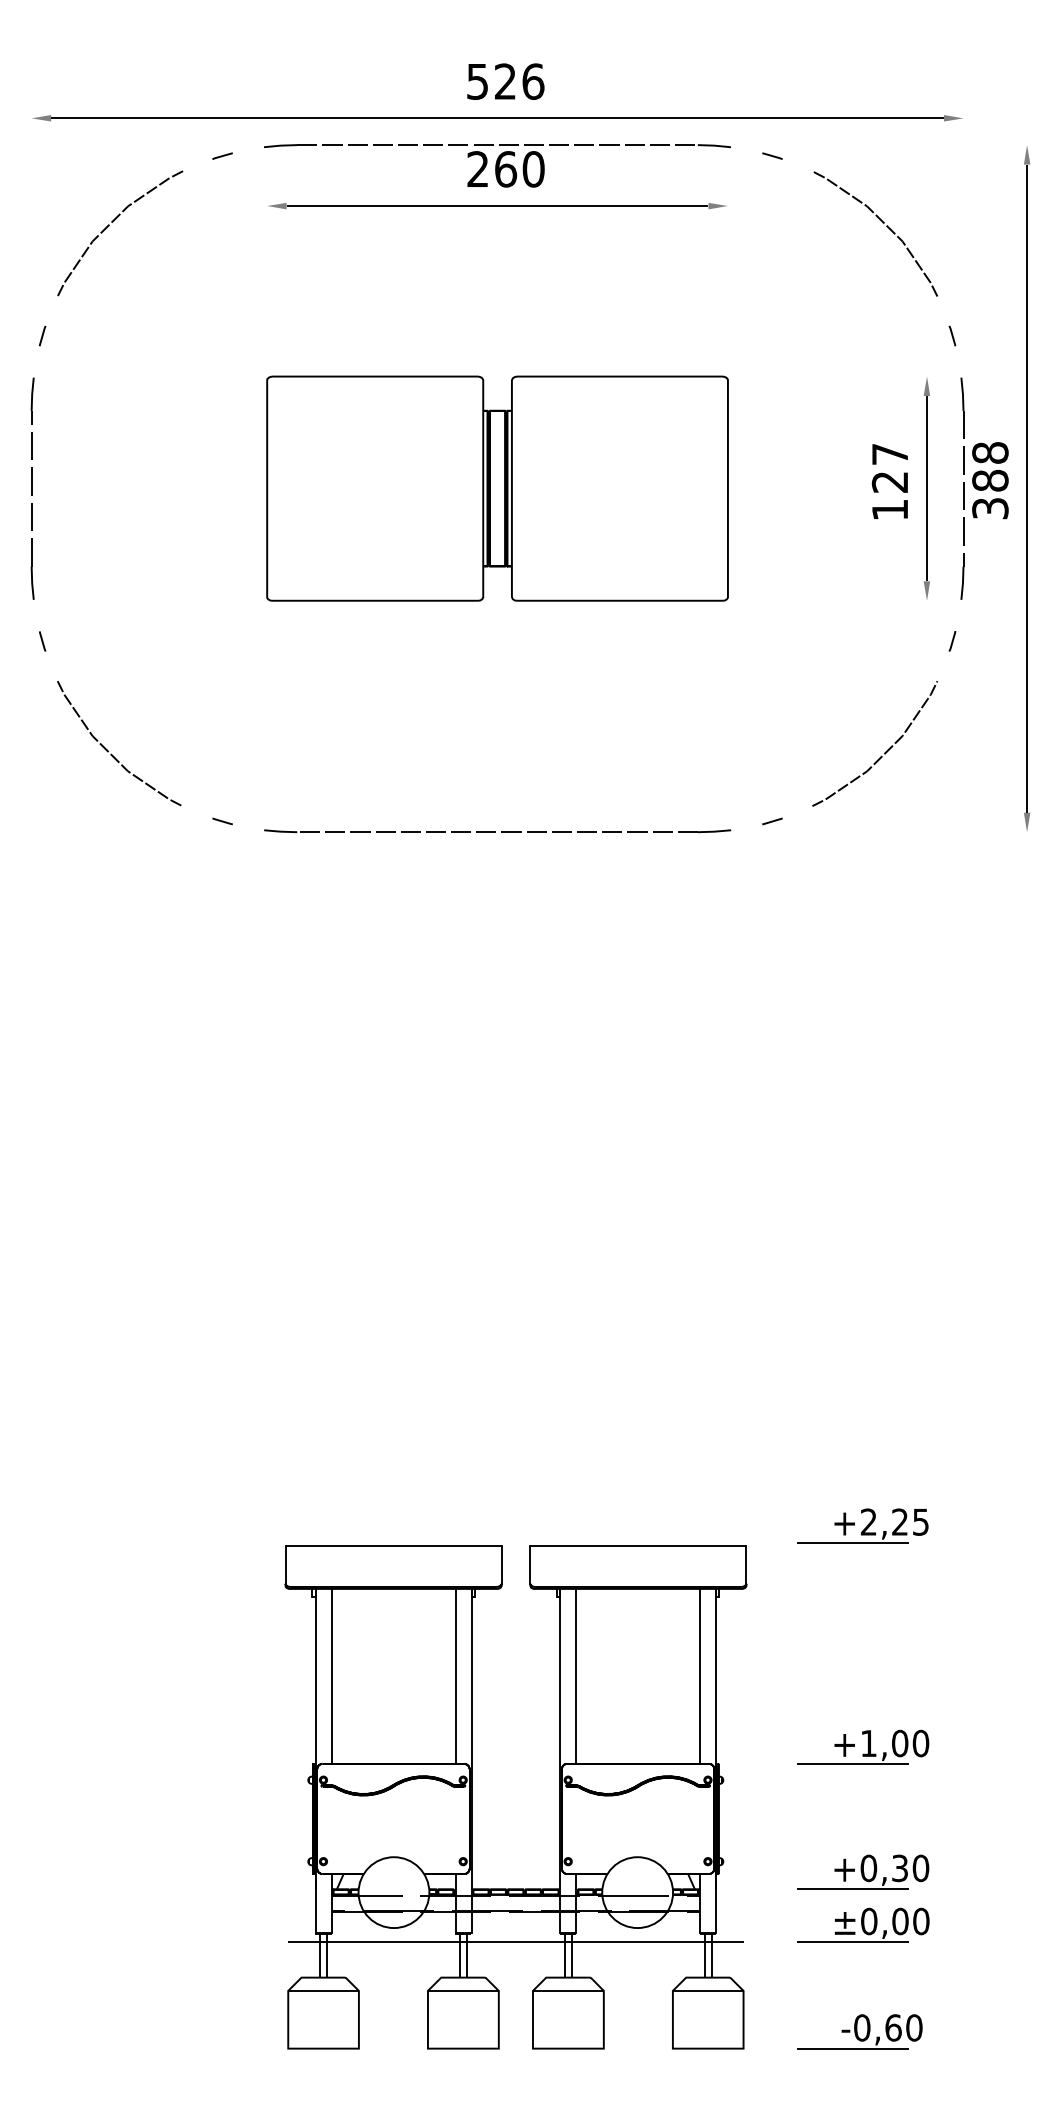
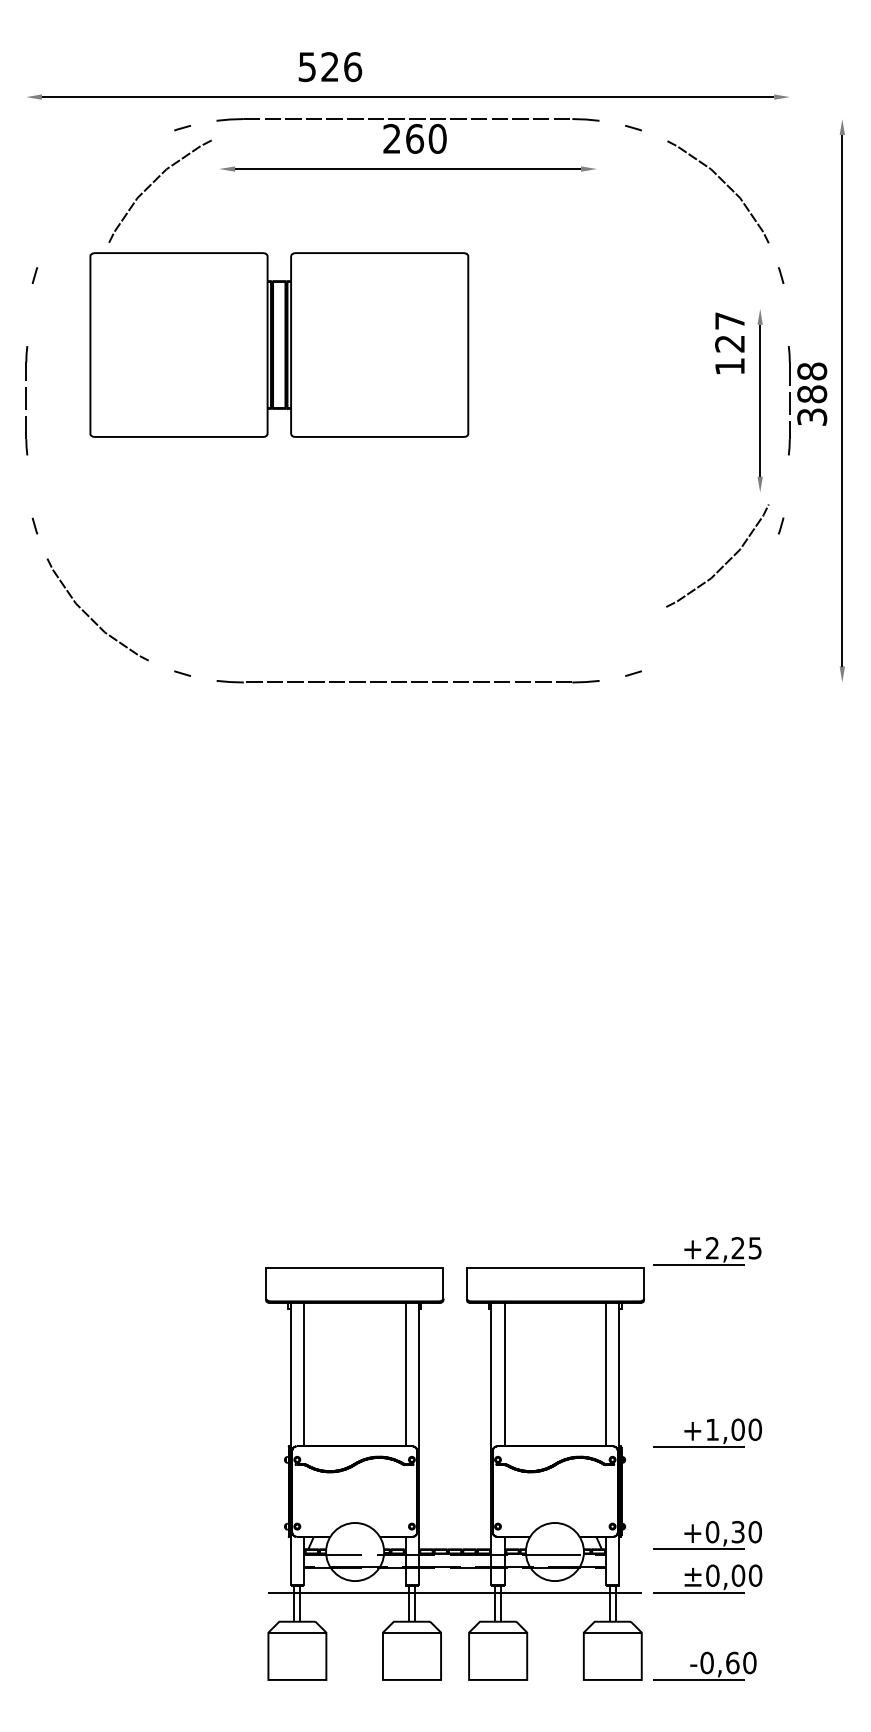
text: (505, 81) -> (330, 66), moved
curve: (113, 222) -> (154, 182), moved
text: (889, 481) -> (729, 343), moved
part: (32, 488) -> (26, 400), size x0.6
part: (497, 488) -> (279, 344), moved
part: (962, 488) -> (789, 400), size x0.6
curve: (884, 752) -> (725, 563), moved
part: (472, 1797) -> (419, 1474), moved

